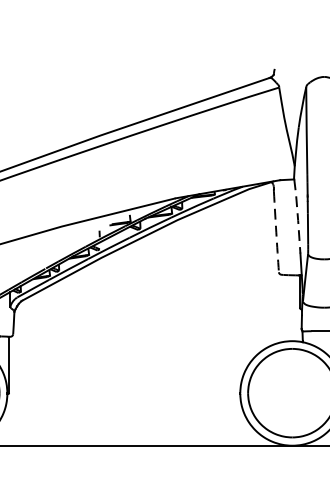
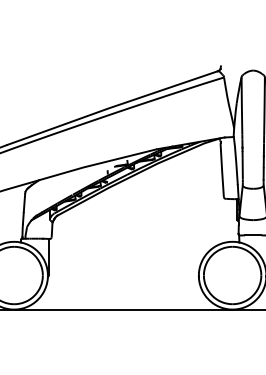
line: (298, 215) -> (236, 160), dashed -> solid
arc: (276, 232) -> (222, 171), dashed -> solid

